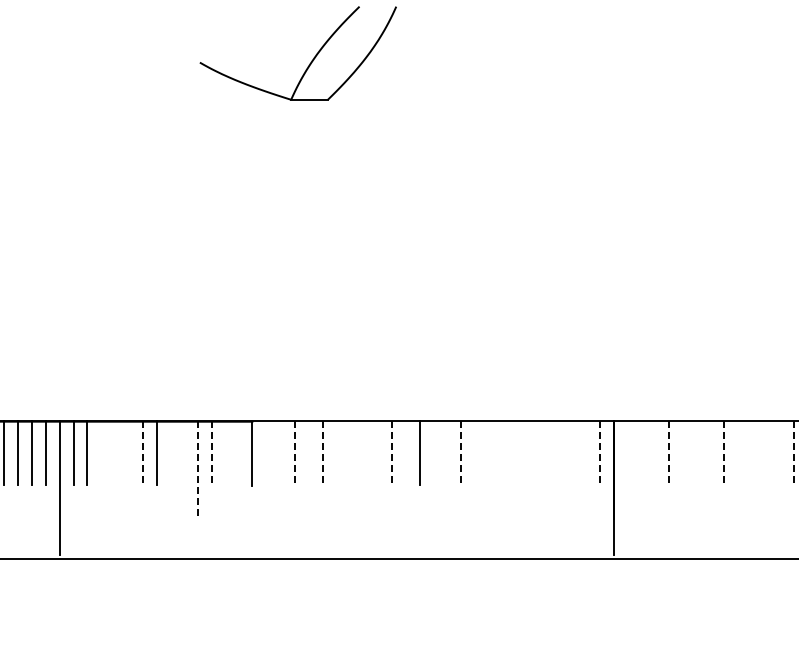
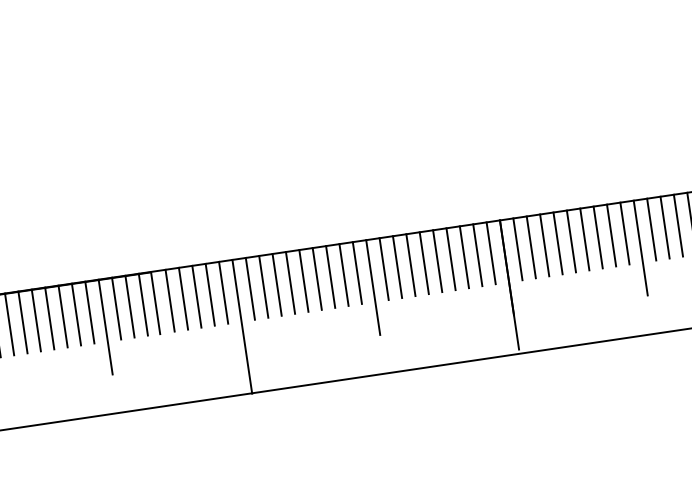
line: (101, 453) -> (9, 324), added
line: (115, 453) -> (23, 322), added
line: (129, 453) -> (36, 320), added
line: (142, 453) -> (49, 318), dashed -> solid
line: (170, 453) -> (76, 314), added
line: (184, 453) -> (89, 312), added
line: (212, 453) -> (117, 308), dashed -> solid
line: (225, 453) -> (129, 306), added
line: (239, 453) -> (143, 304), added
line: (267, 453) -> (170, 300), added
line: (281, 453) -> (183, 298), added
line: (295, 453) -> (197, 296), dashed -> solid
line: (309, 453) -> (210, 294), added
line: (322, 453) -> (223, 293), dashed -> solid
line: (350, 453) -> (250, 289), added
line: (364, 453) -> (263, 287), added
line: (378, 453) -> (277, 285), added
line: (392, 453) -> (290, 283), dashed -> solid
line: (405, 453) -> (303, 281), added
line: (433, 453) -> (330, 277), added
line: (447, 453) -> (344, 275), added
line: (461, 453) -> (357, 273), dashed -> solid
line: (489, 453) -> (384, 269), added
line: (502, 453) -> (397, 267), added
line: (516, 453) -> (410, 265), added
line: (530, 453) -> (424, 263), added
line: (544, 453) -> (437, 261), added
line: (558, 453) -> (451, 259), added
line: (572, 453) -> (464, 257), added
line: (585, 453) -> (477, 255), added
line: (599, 453) -> (490, 253), dashed -> solid
line: (627, 453) -> (517, 249), added
line: (641, 453) -> (531, 247), added
line: (655, 453) -> (545, 245), added
line: (669, 453) -> (558, 243), dashed -> solid
line: (682, 453) -> (571, 241), added
line: (696, 453) -> (584, 239), added
line: (710, 453) -> (598, 237), added
line: (724, 453) -> (611, 235), dashed -> solid
line: (738, 453) -> (625, 233), added
line: (765, 453) -> (651, 229), added
line: (779, 453) -> (664, 227), added
line: (793, 453) -> (678, 225), dashed -> solid
line: (198, 470) -> (105, 327), dashed -> solid
line: (475, 470) -> (373, 287), added
line: (752, 470) -> (641, 248), added
line: (336, 490) -> (242, 326), added

